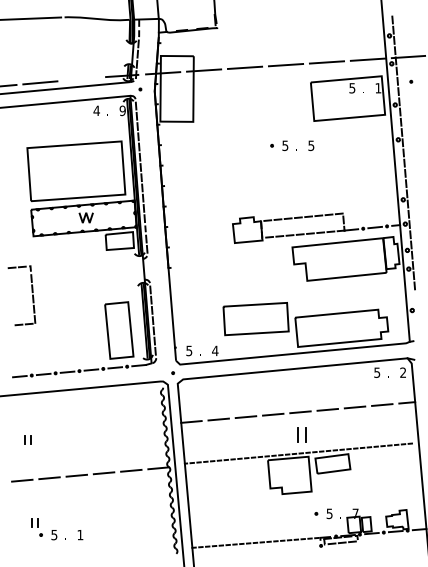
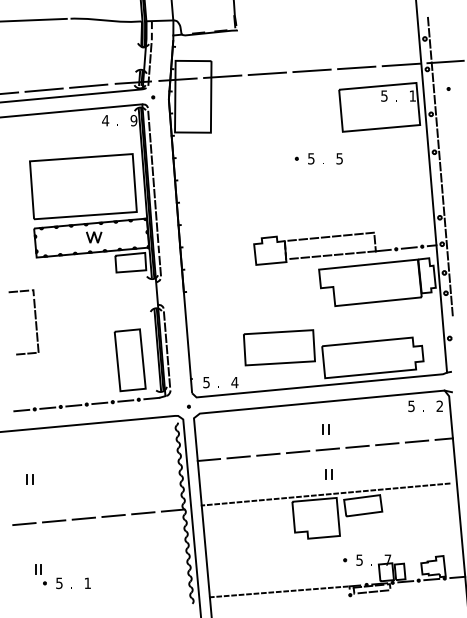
line: (81, 78) -> (88, 85), added
part: (298, 393) -> (325, 429), added
part: (301, 435) -> (328, 474), size x0.62

